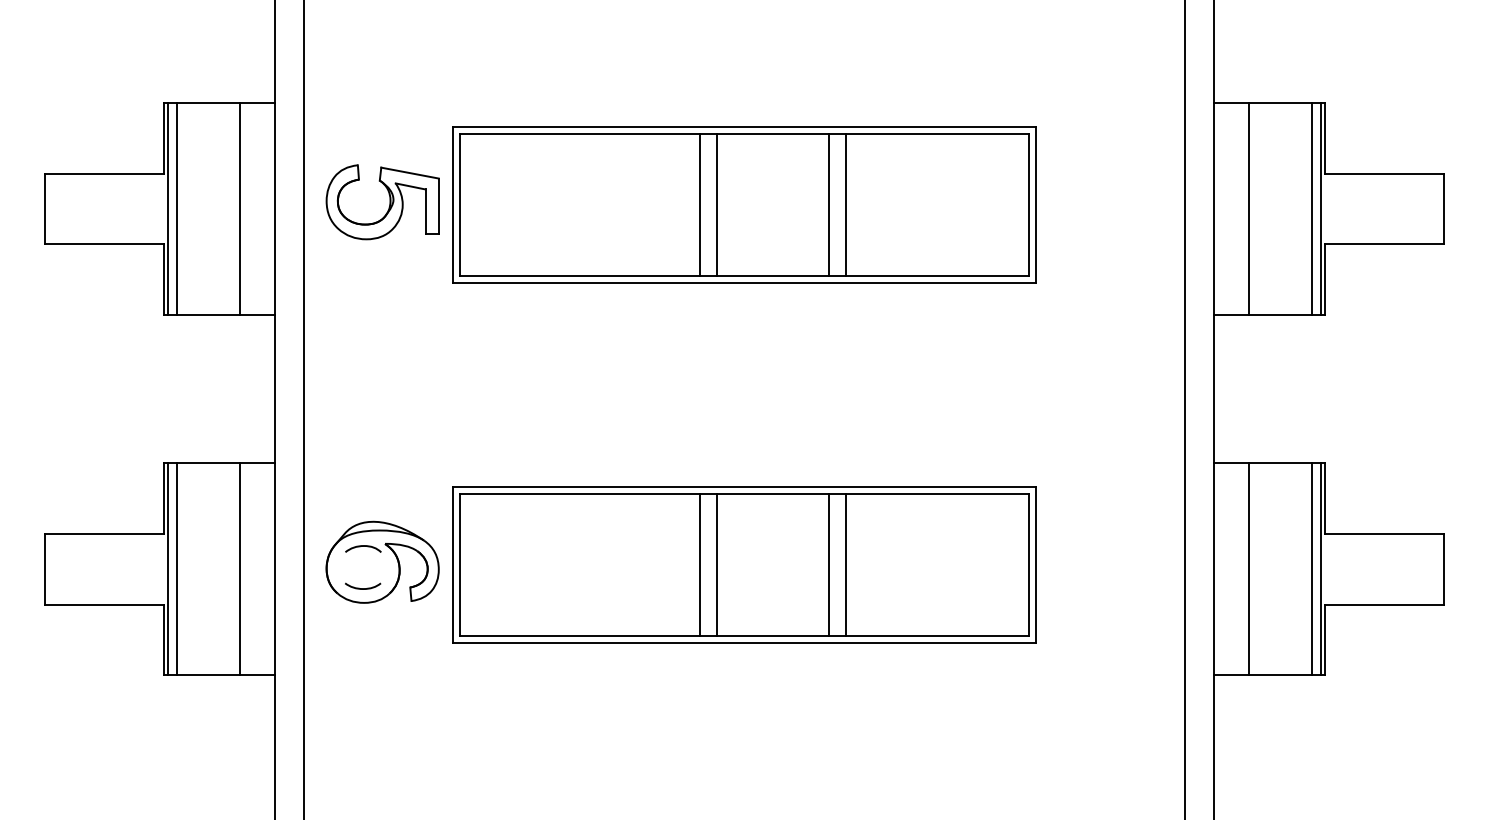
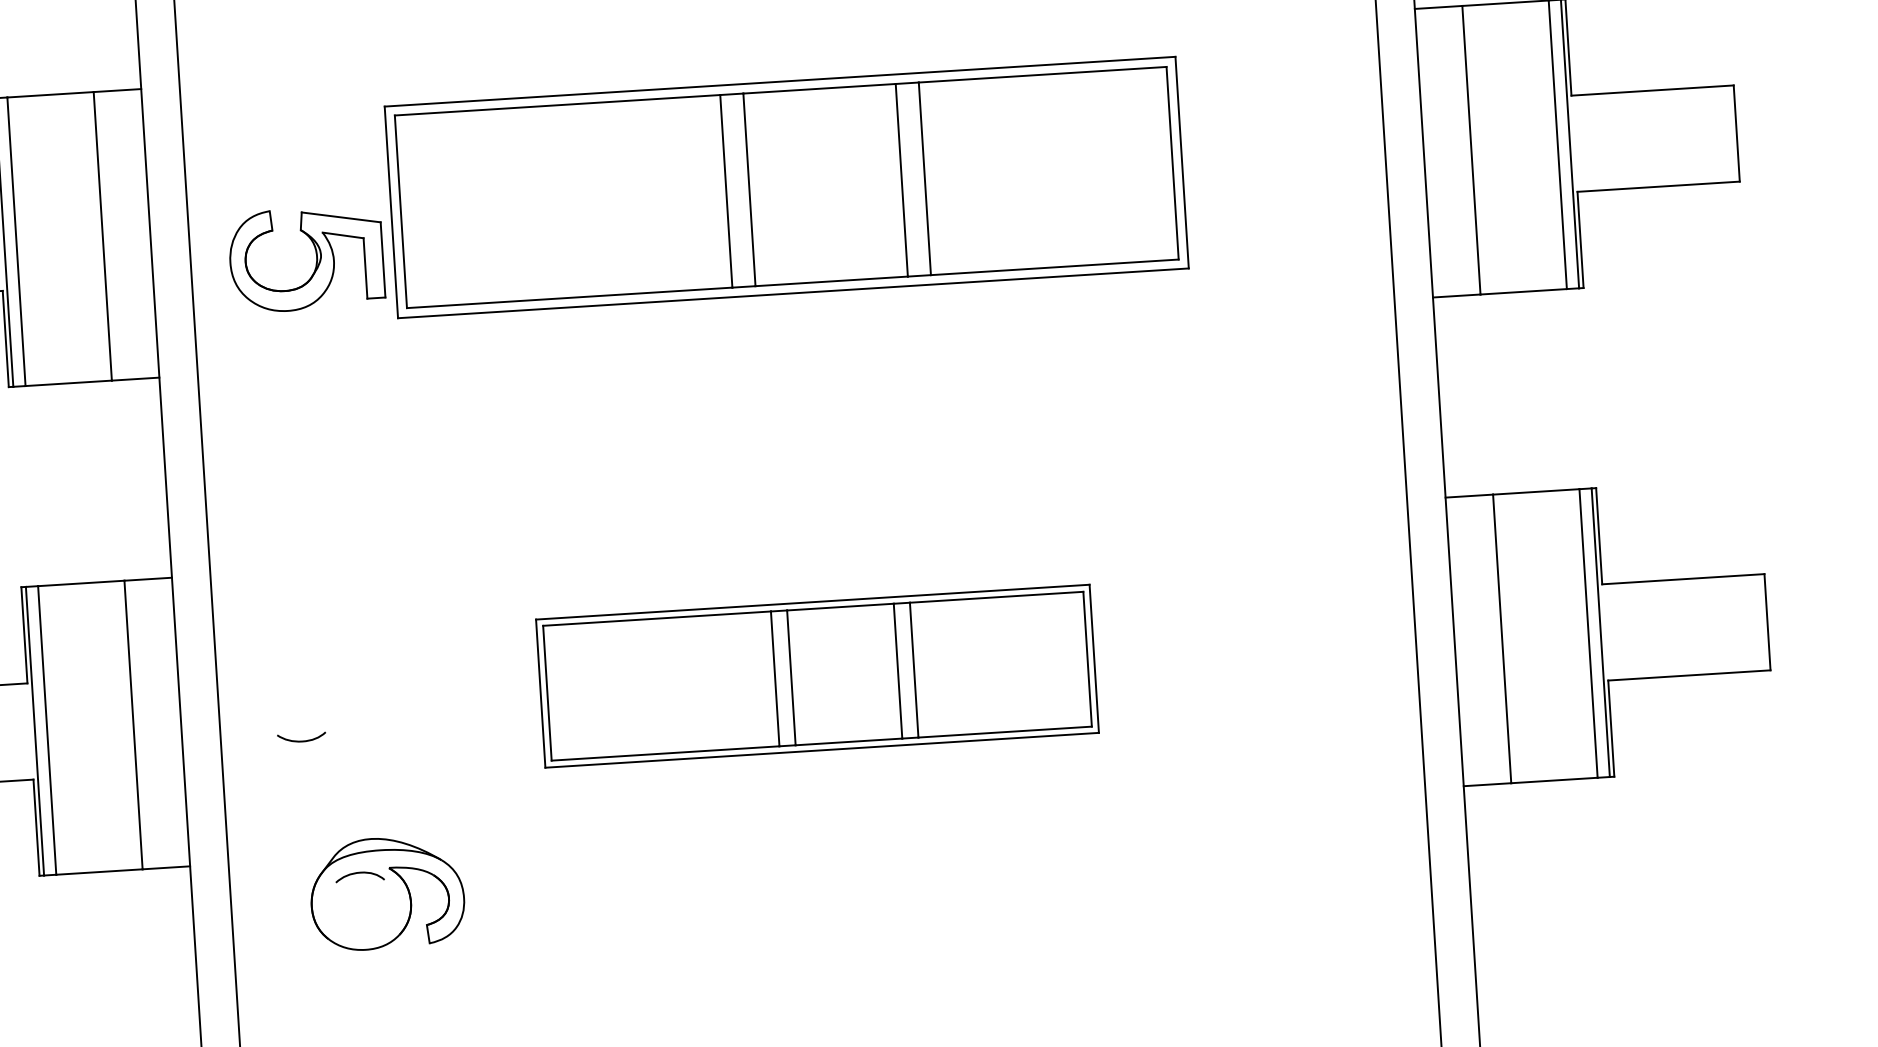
part: (389, 202) -> (315, 259), moved
part: (382, 561) -> (386, 892), moved
part: (744, 564) -> (817, 675), size x0.7

